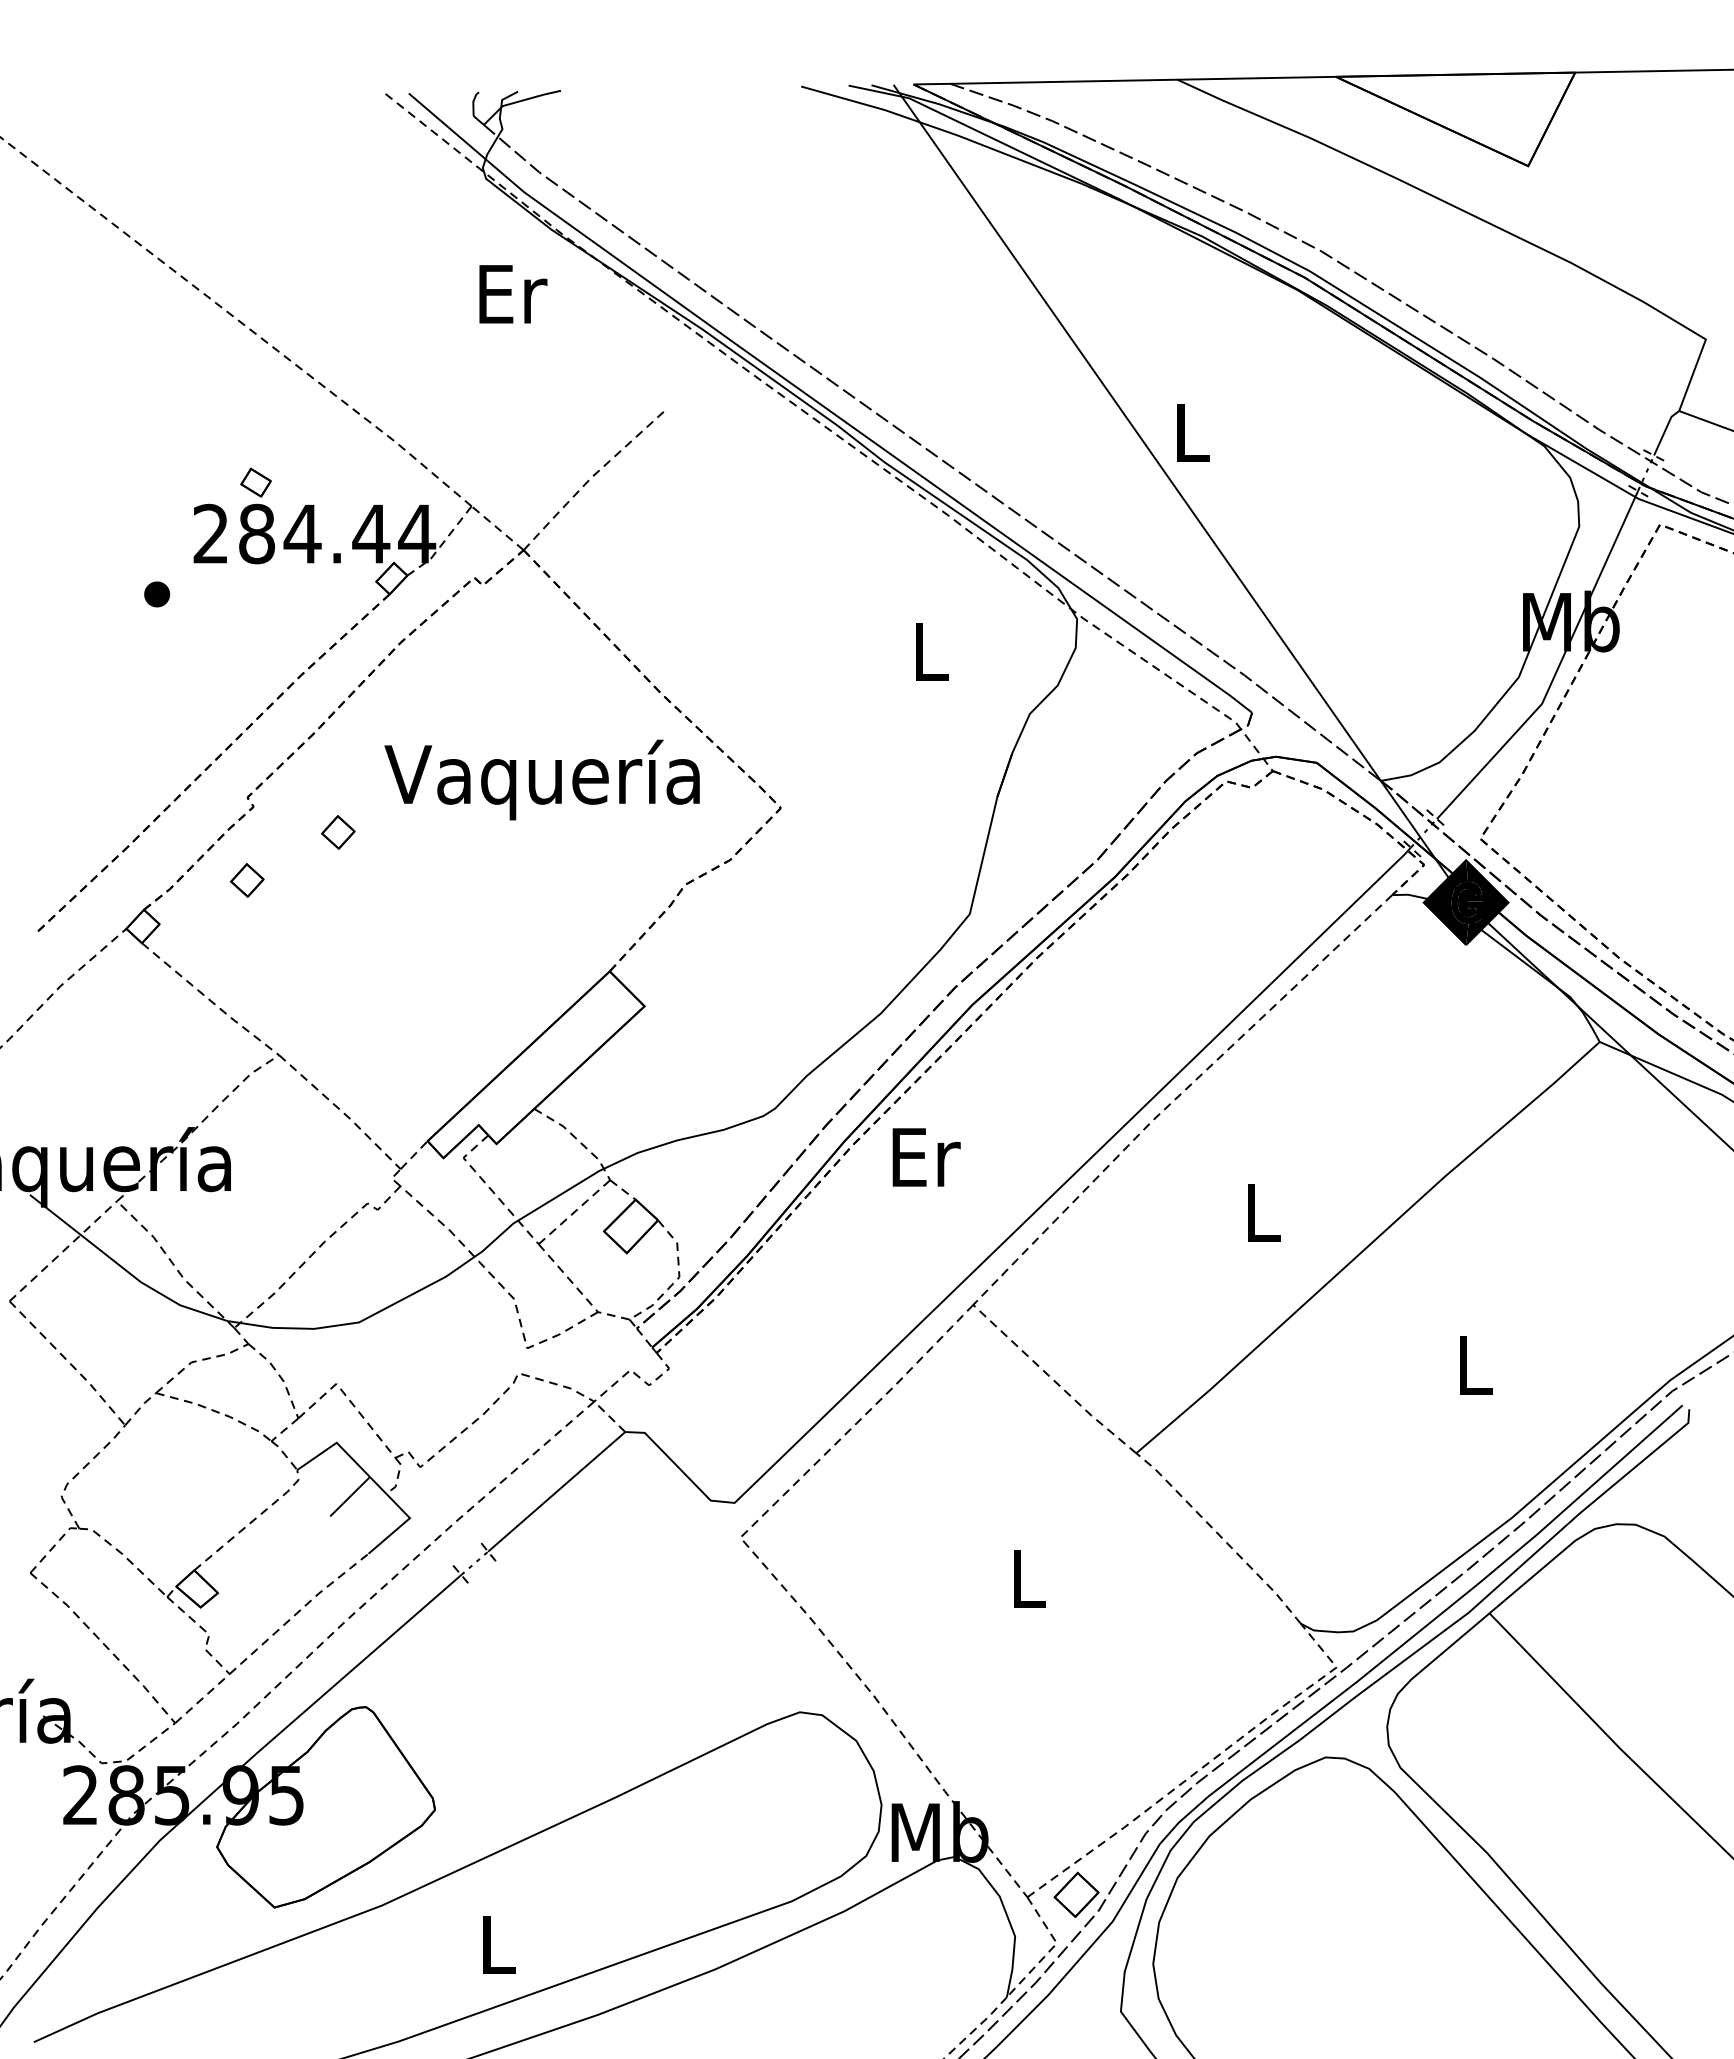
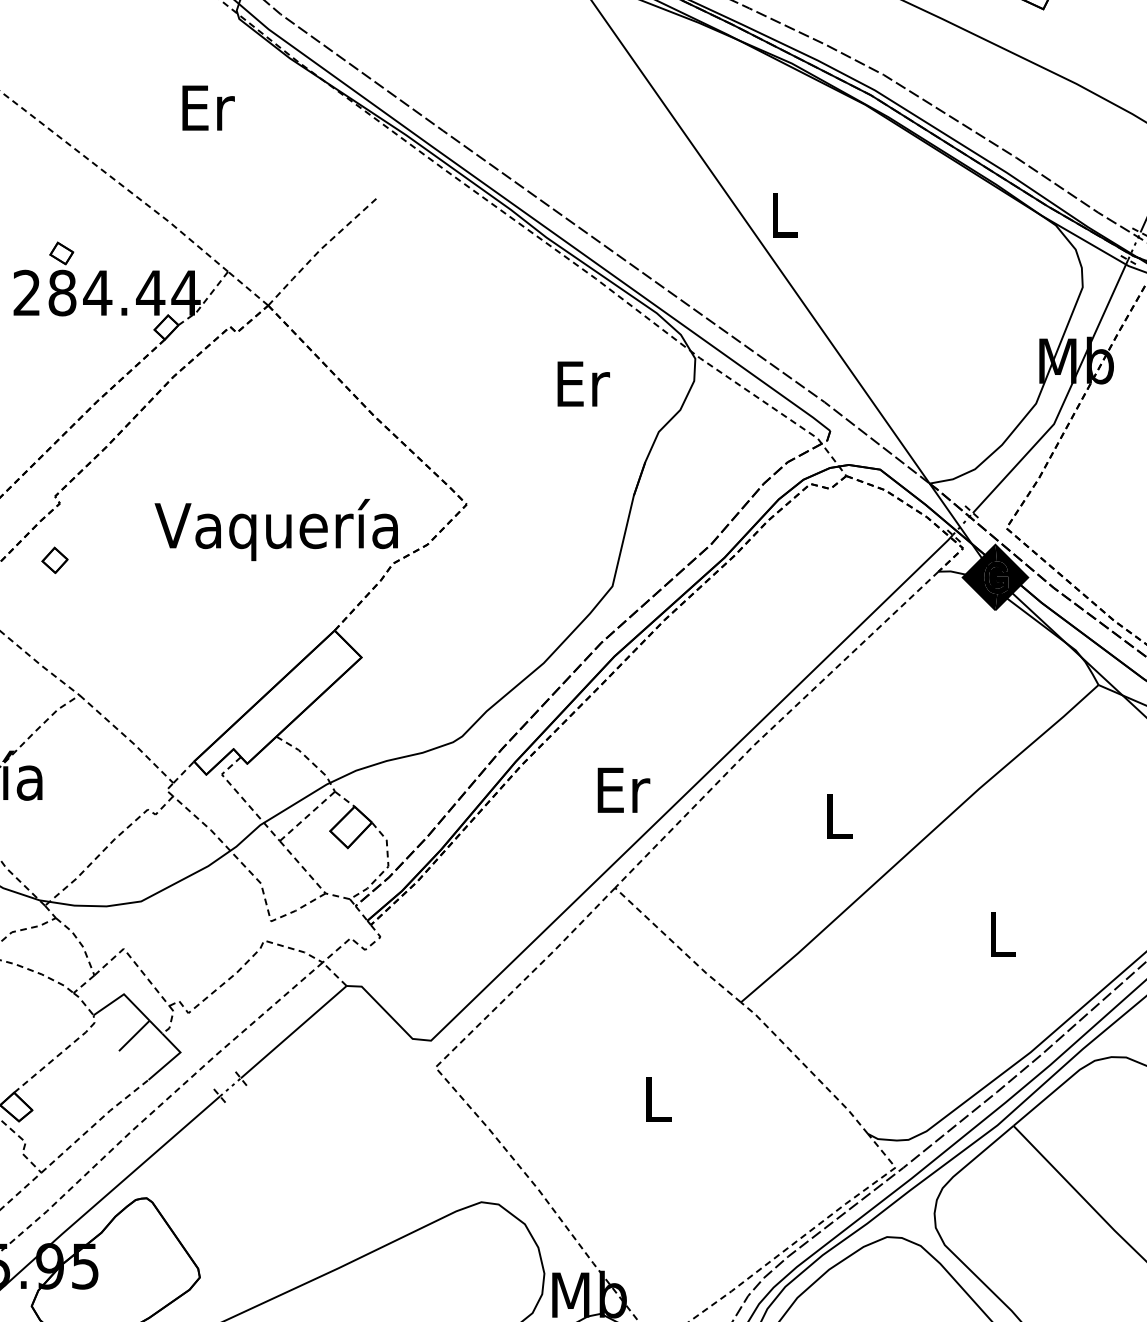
text: (513, 294) -> (208, 108), moved
text: (932, 651) -> (583, 383), L -> Er
text: (541, 779) -> (275, 529), moved
part: (338, 832) -> (125, 523), removed
text: (926, 1157) -> (623, 790), moved

